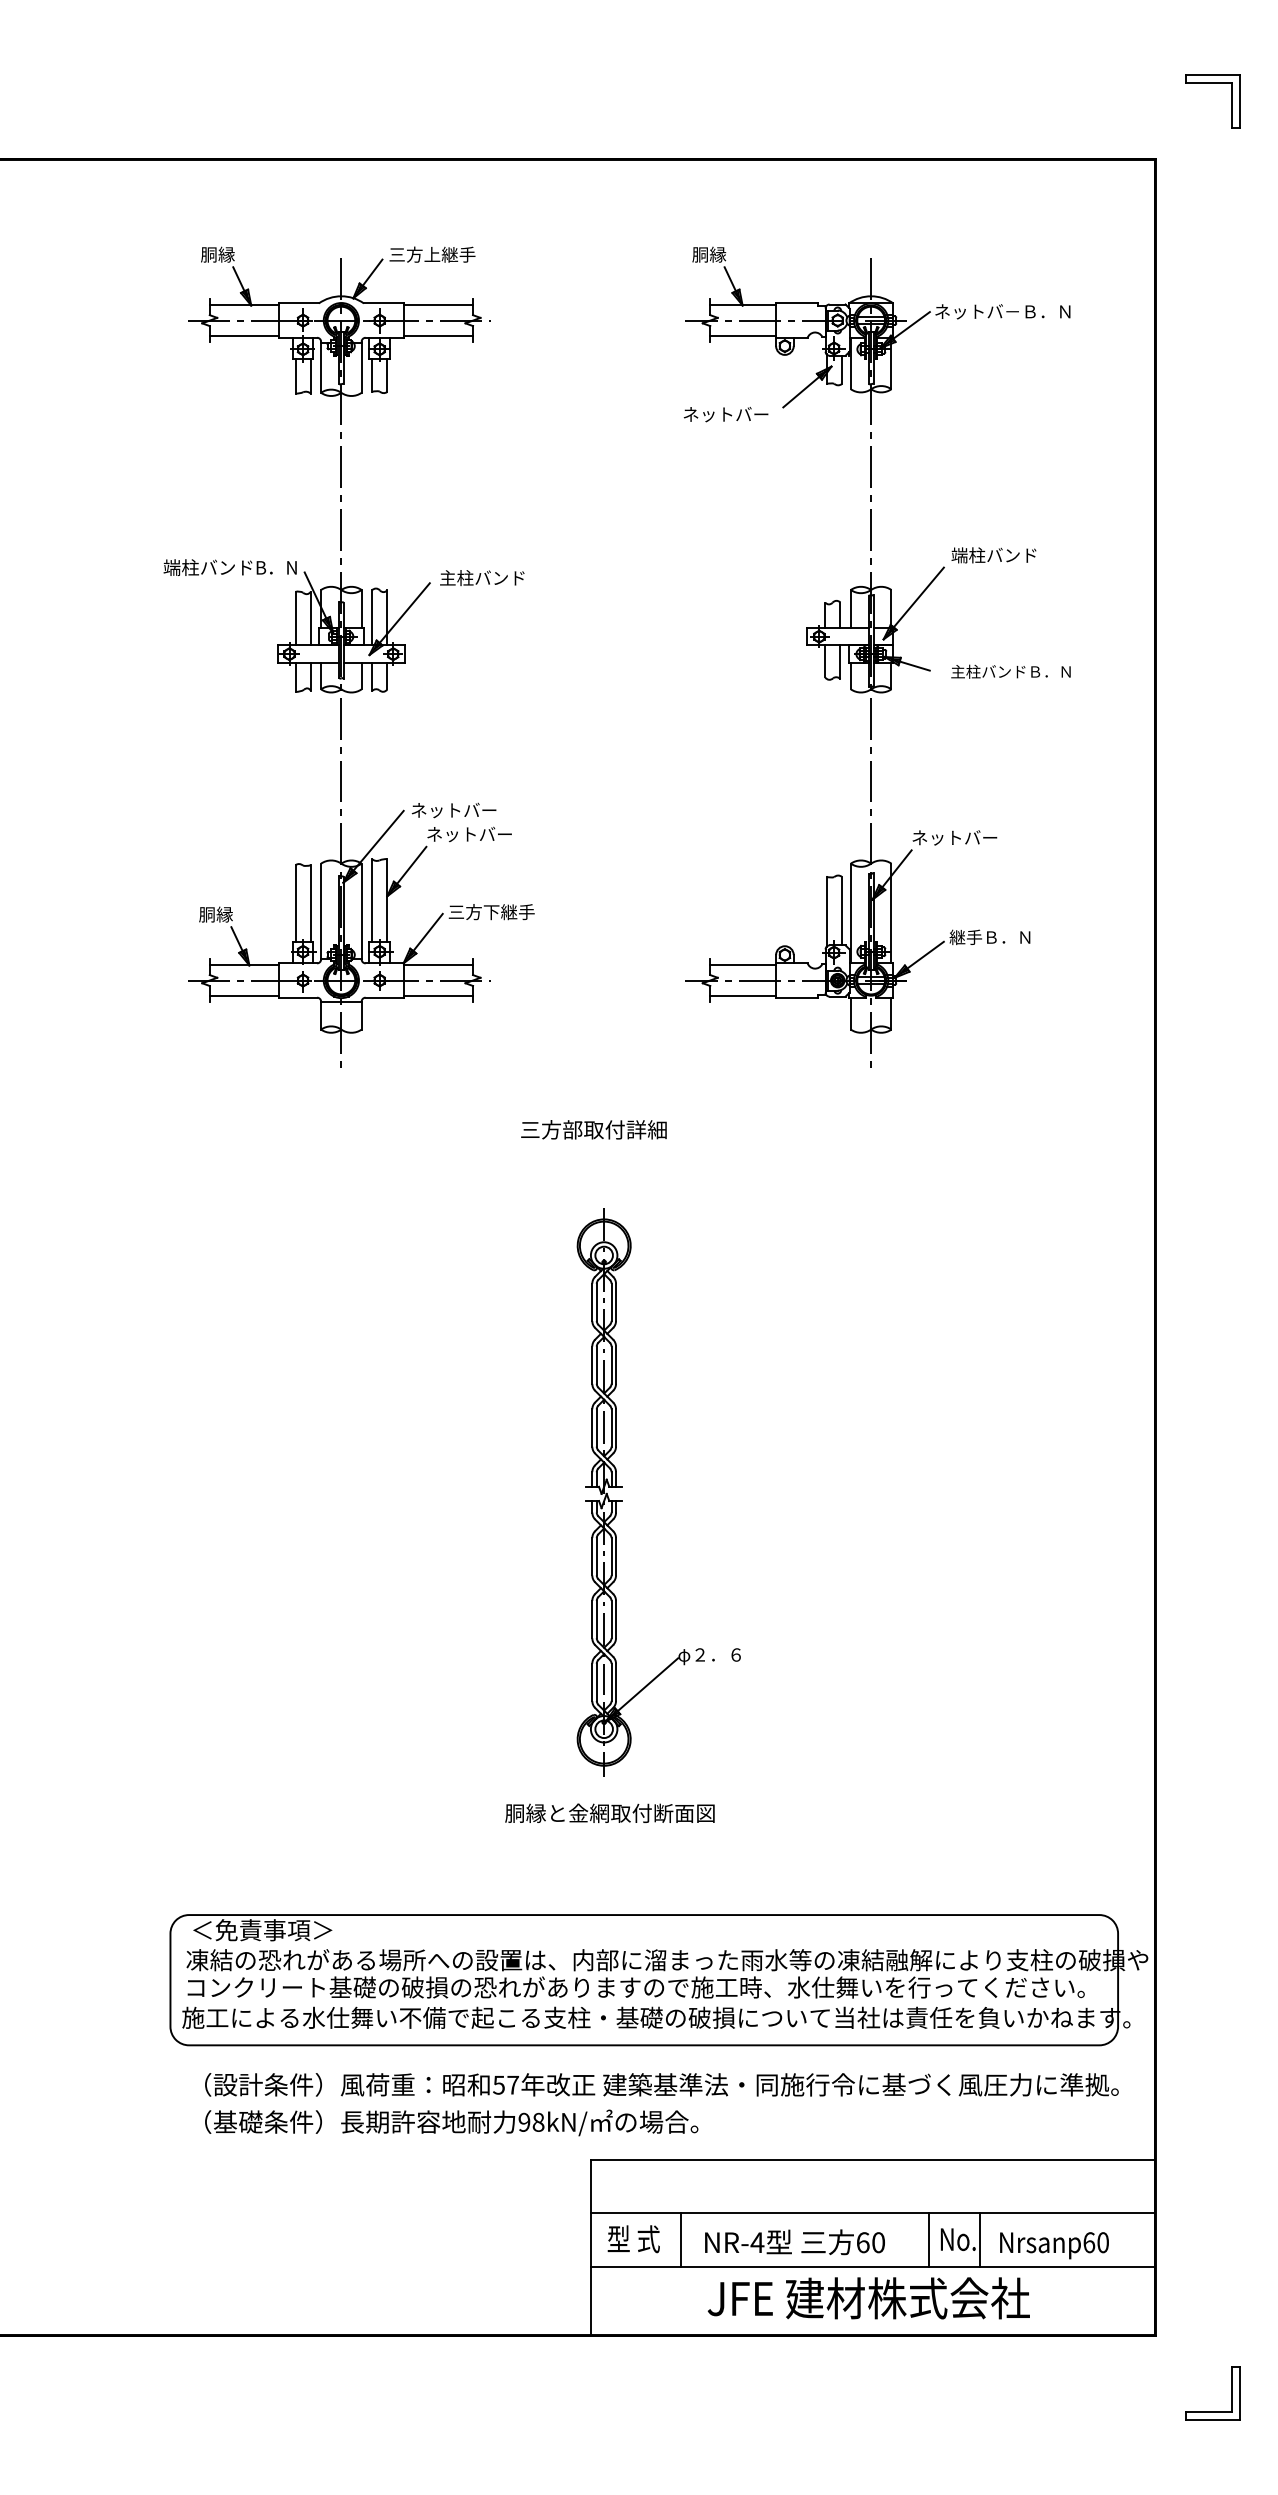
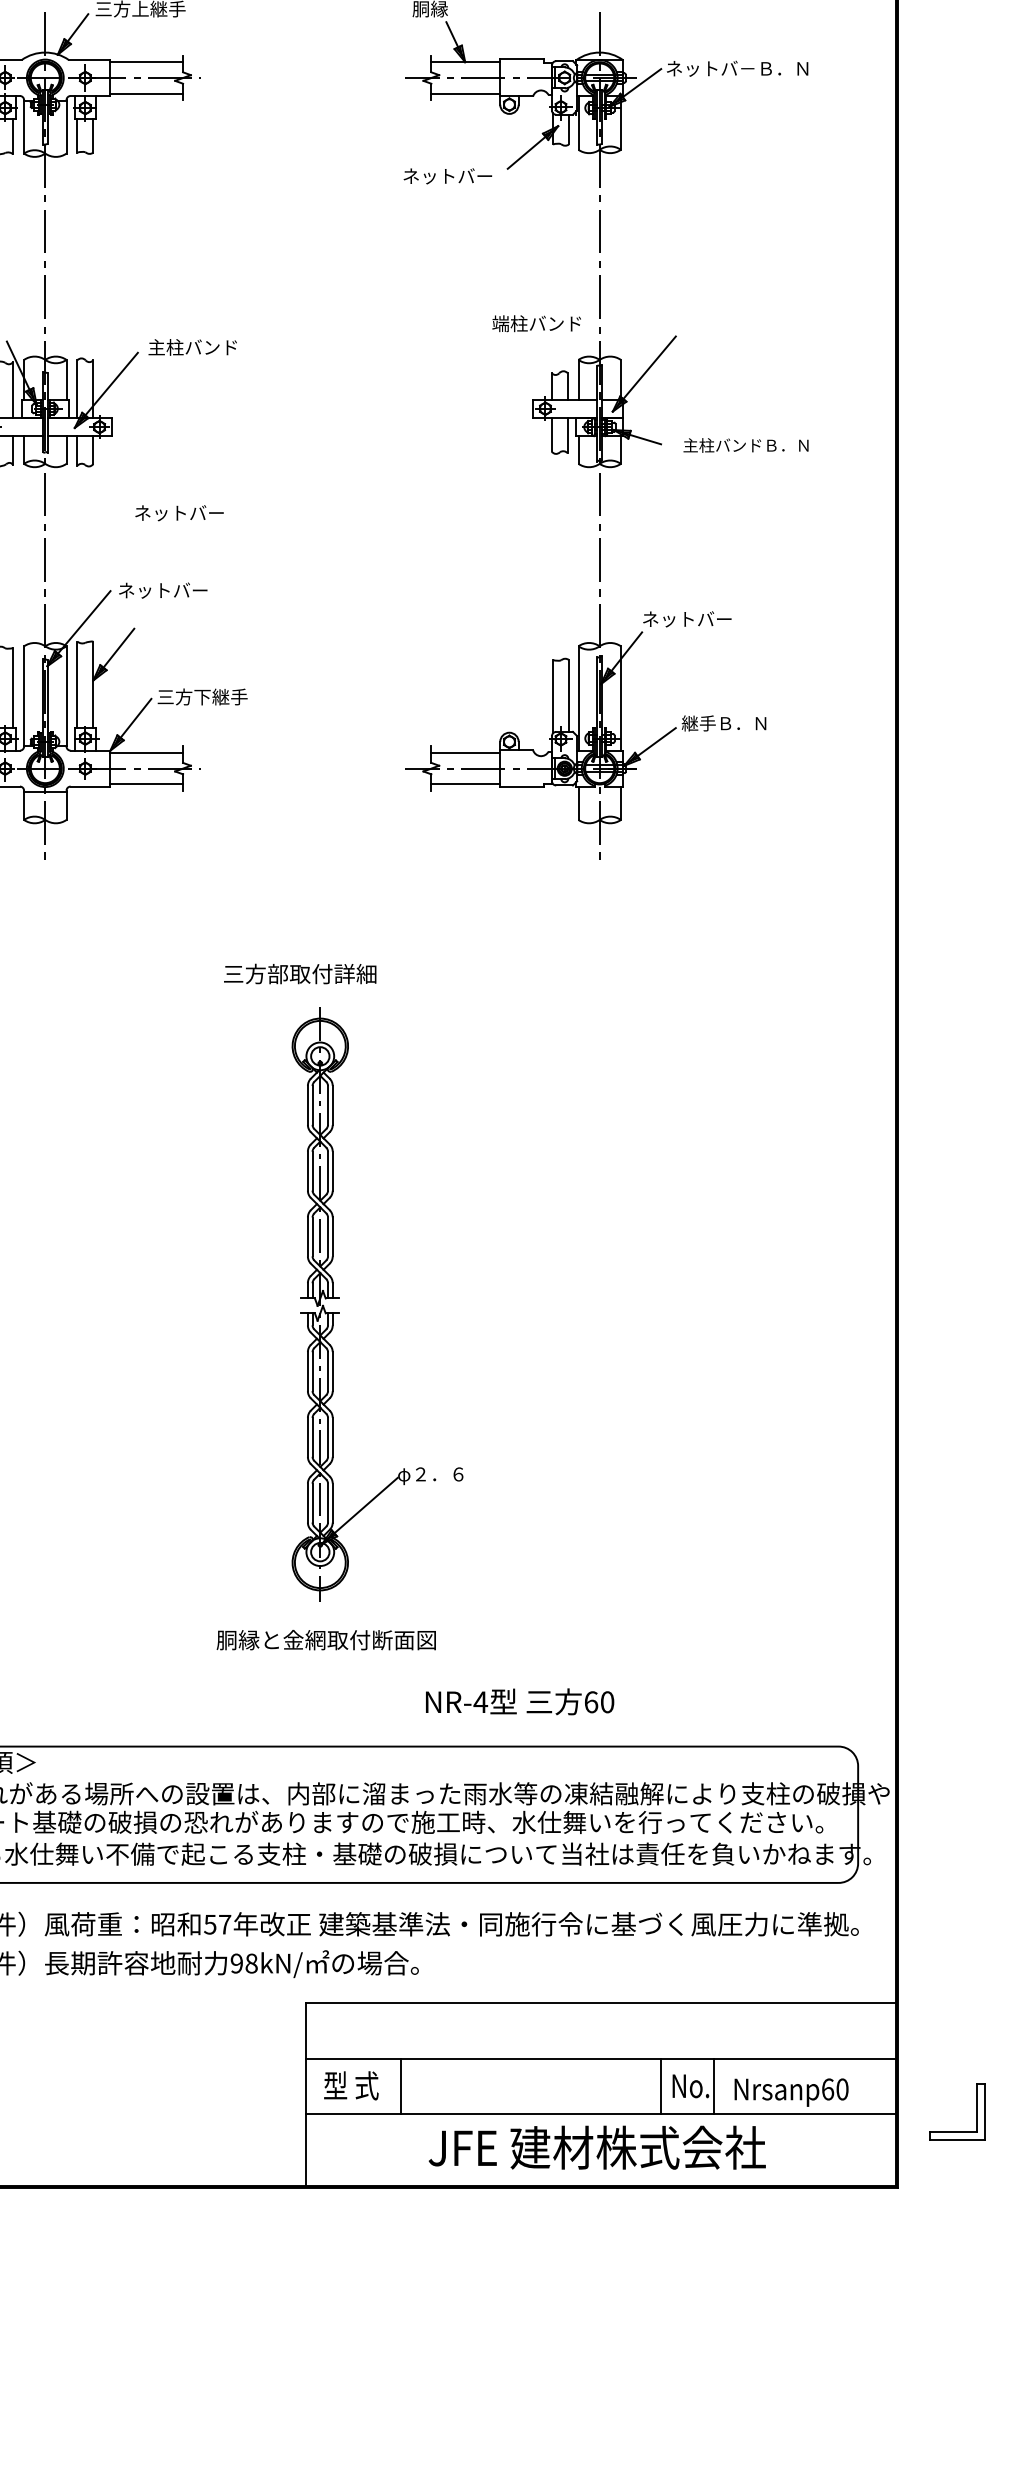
text: (993, 555) -> (536, 323), moved
text: (469, 834) -> (179, 513), moved
text: (593, 1129) -> (299, 973), moved
text: (794, 2242) -> (519, 1702), moved
part: (1212, 2411) -> (956, 2131), moved

